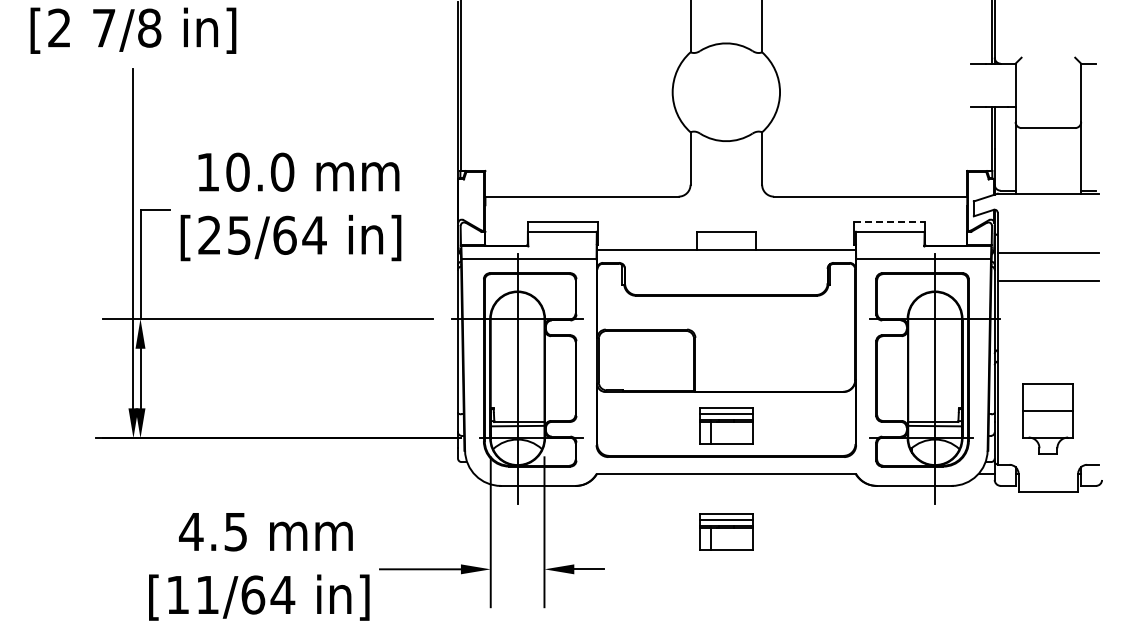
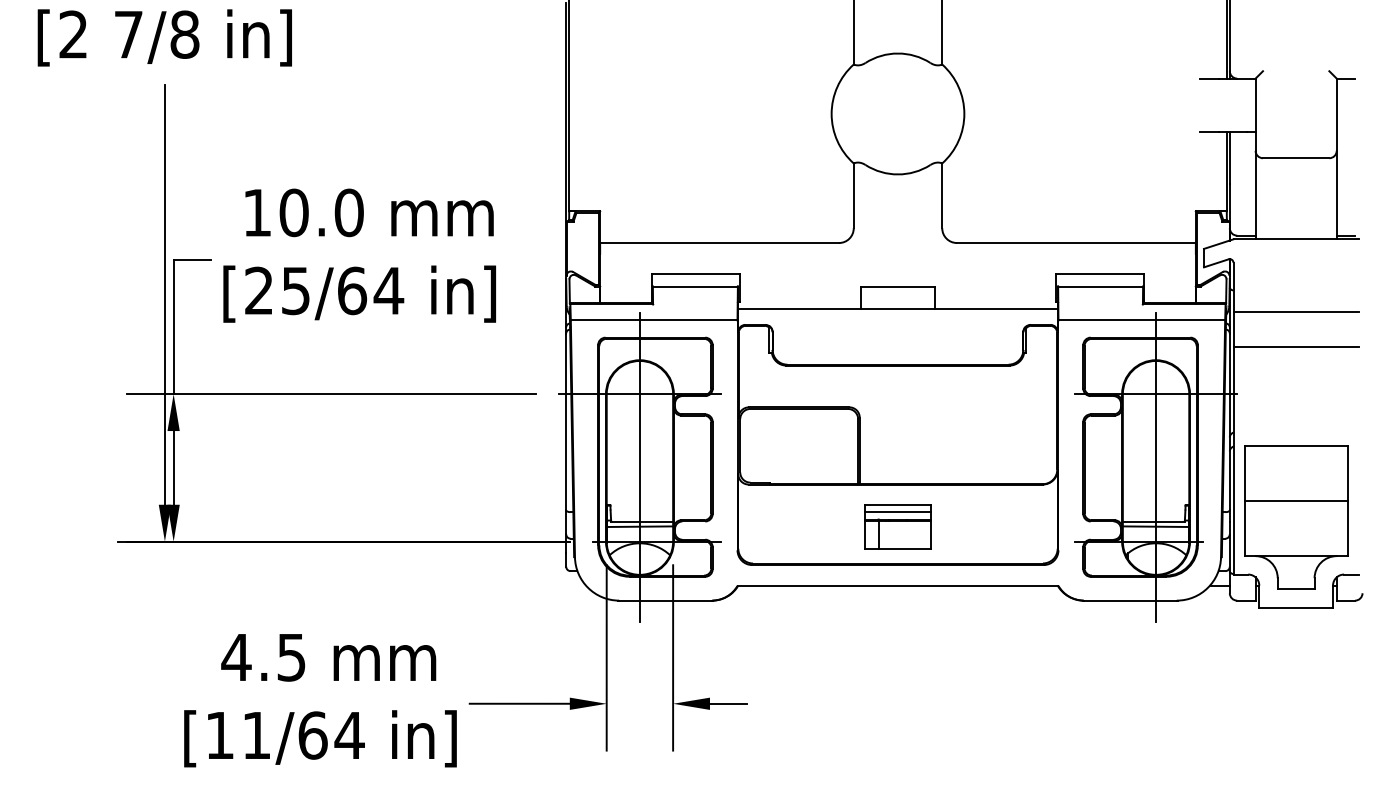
line: (890, 221) -> (1100, 273), dashed -> solid
part: (1048, 418) -> (1296, 517), size x1.67
part: (726, 531) -> (898, 656), removed

